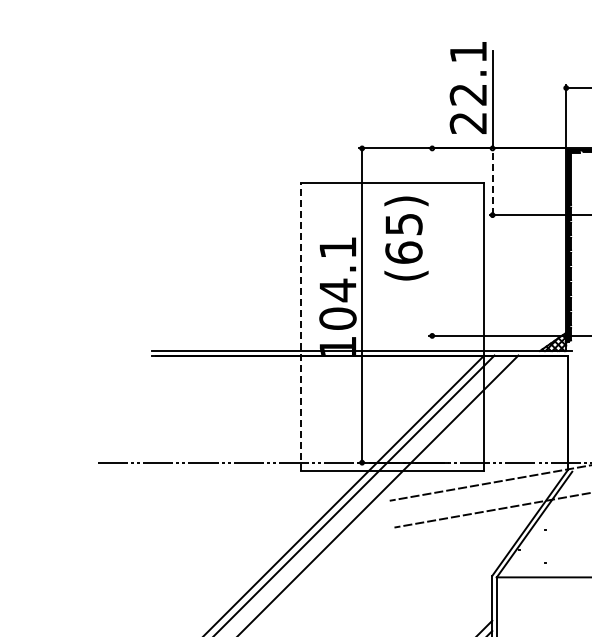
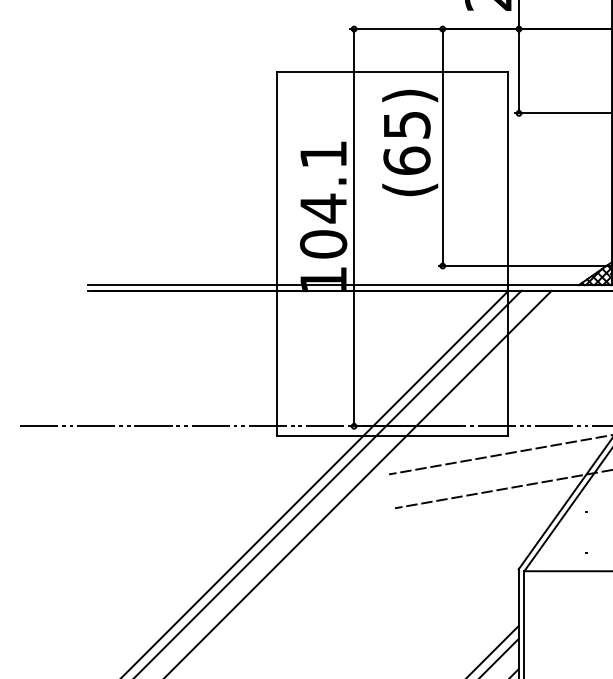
line: (492, 181) -> (518, 70), dashed -> solid
line: (432, 241) -> (443, 146), added
line: (300, 326) -> (276, 254), dashed -> solid

